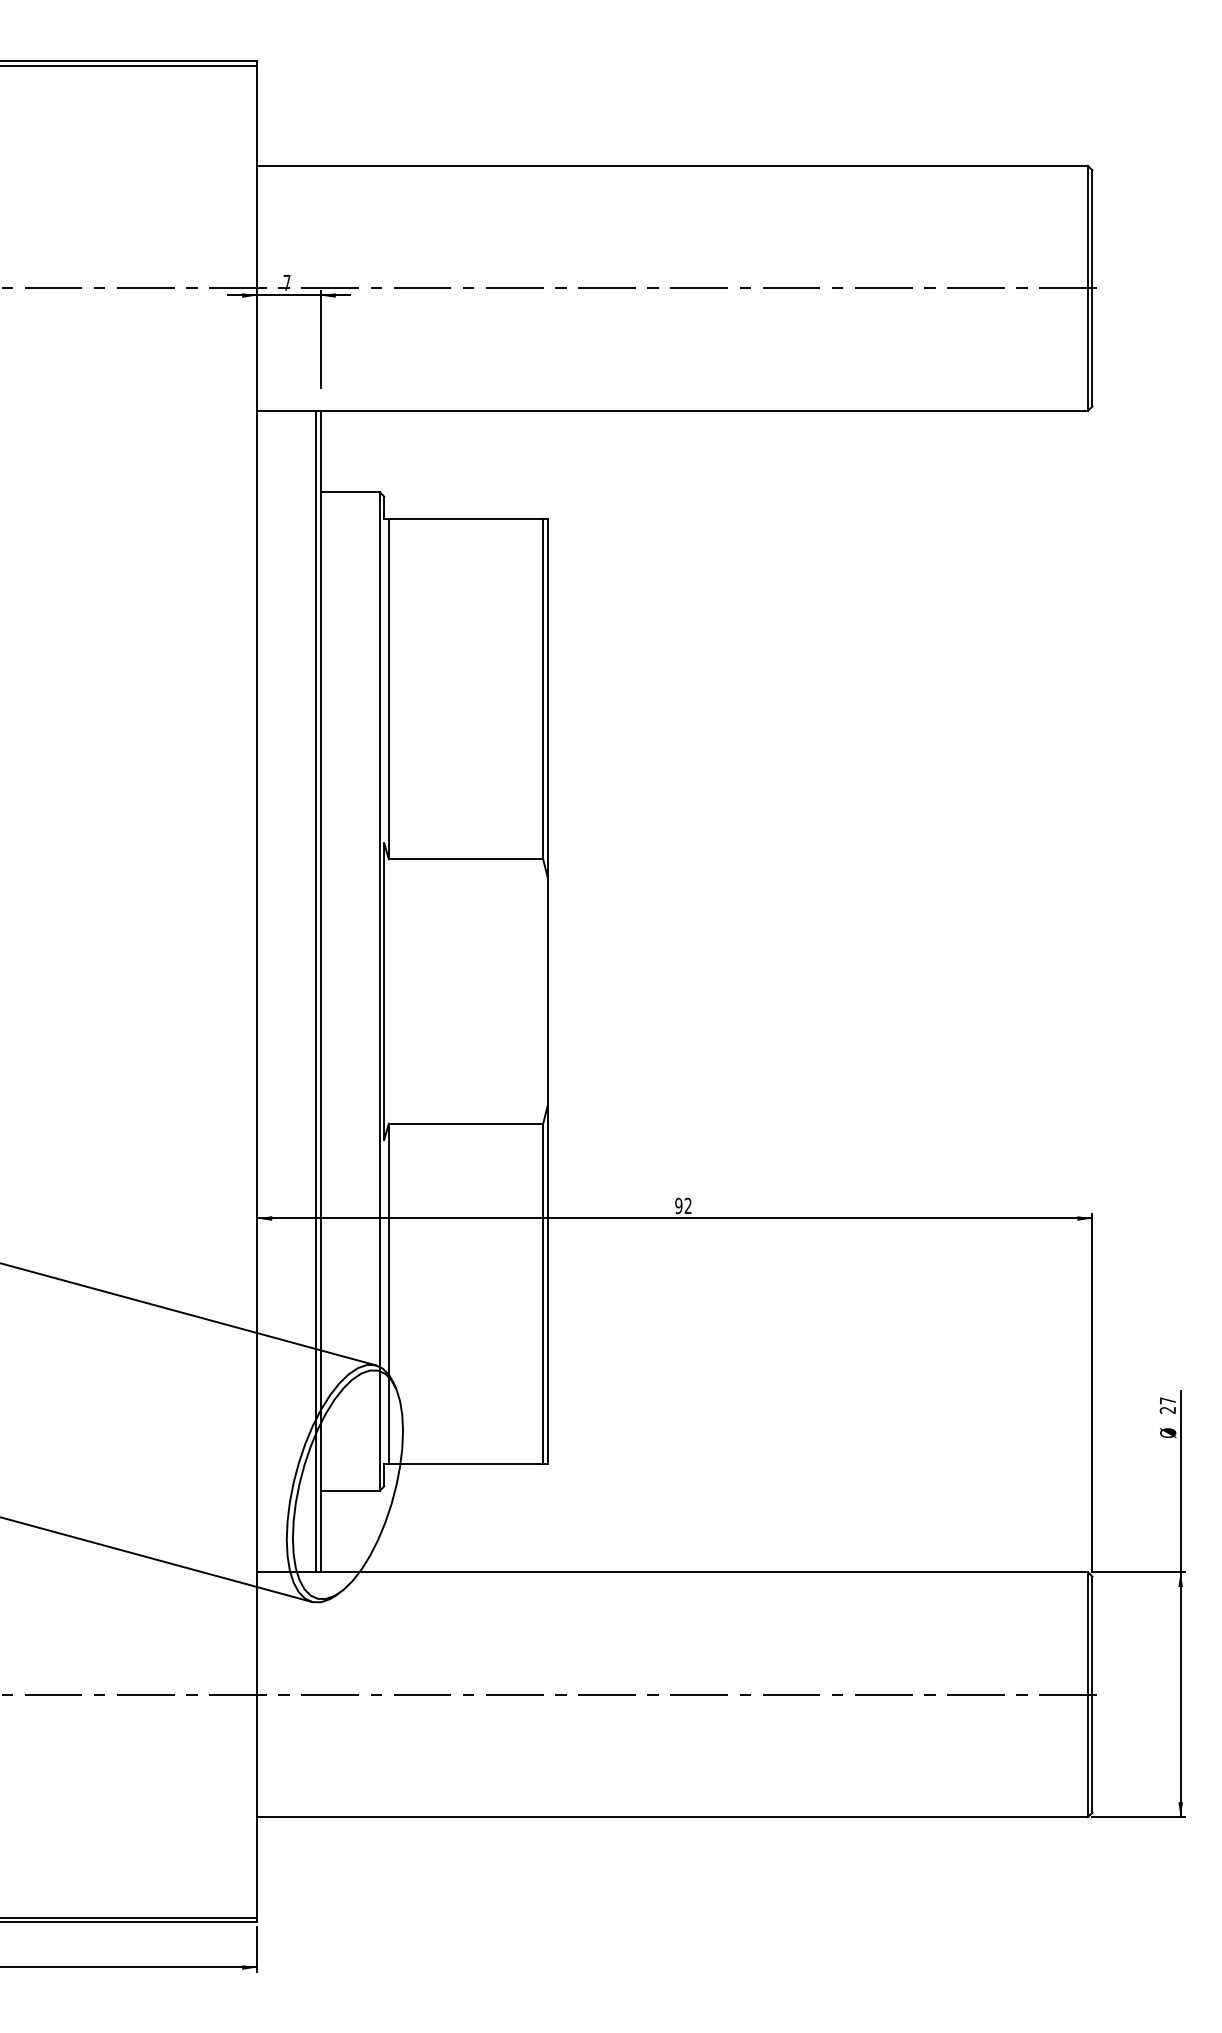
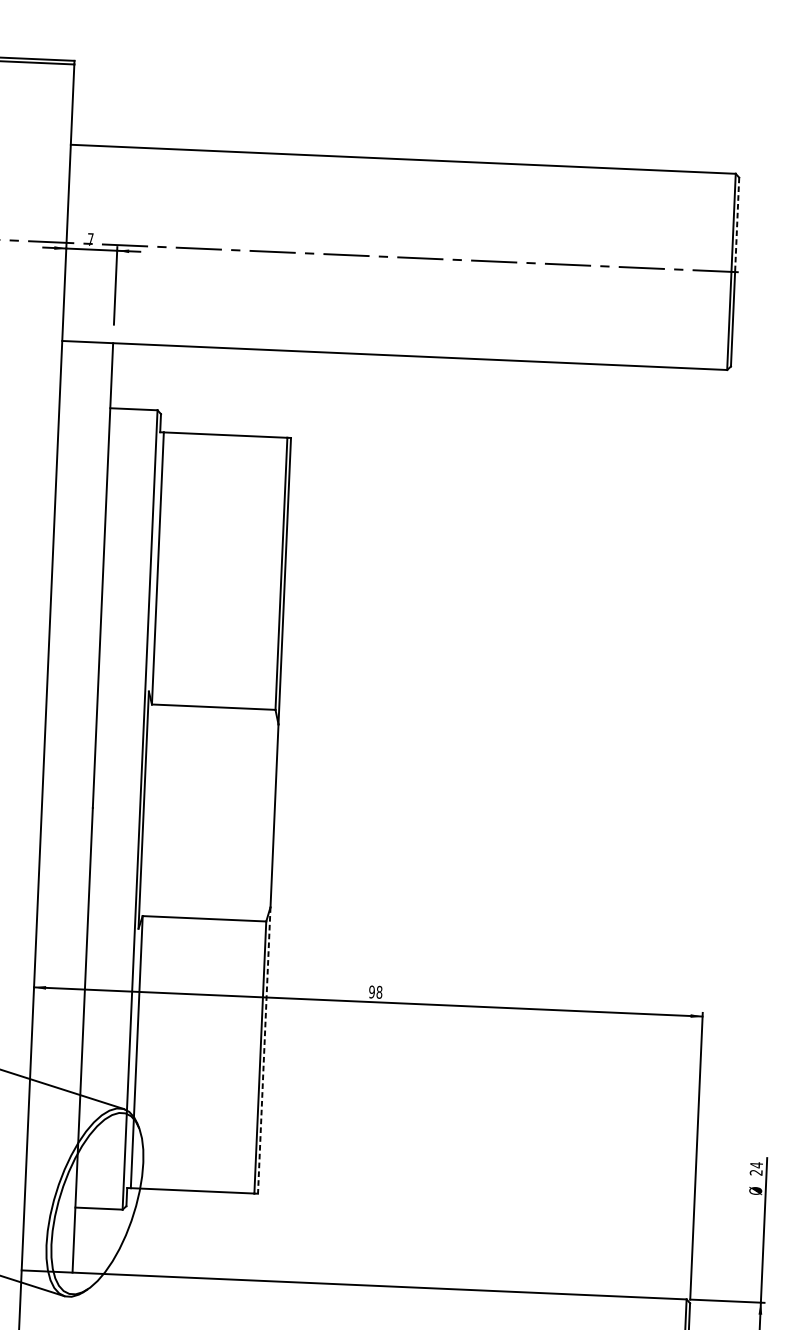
line: (1092, 229) -> (737, 224), solid -> dashed
line: (316, 991) -> (89, 807), removed
text: (687, 1206) -> (378, 992), 92 -> 98
line: (547, 1284) -> (264, 1050), solid -> dashed
text: (1167, 1400) -> (756, 1164), 27 -> 24

